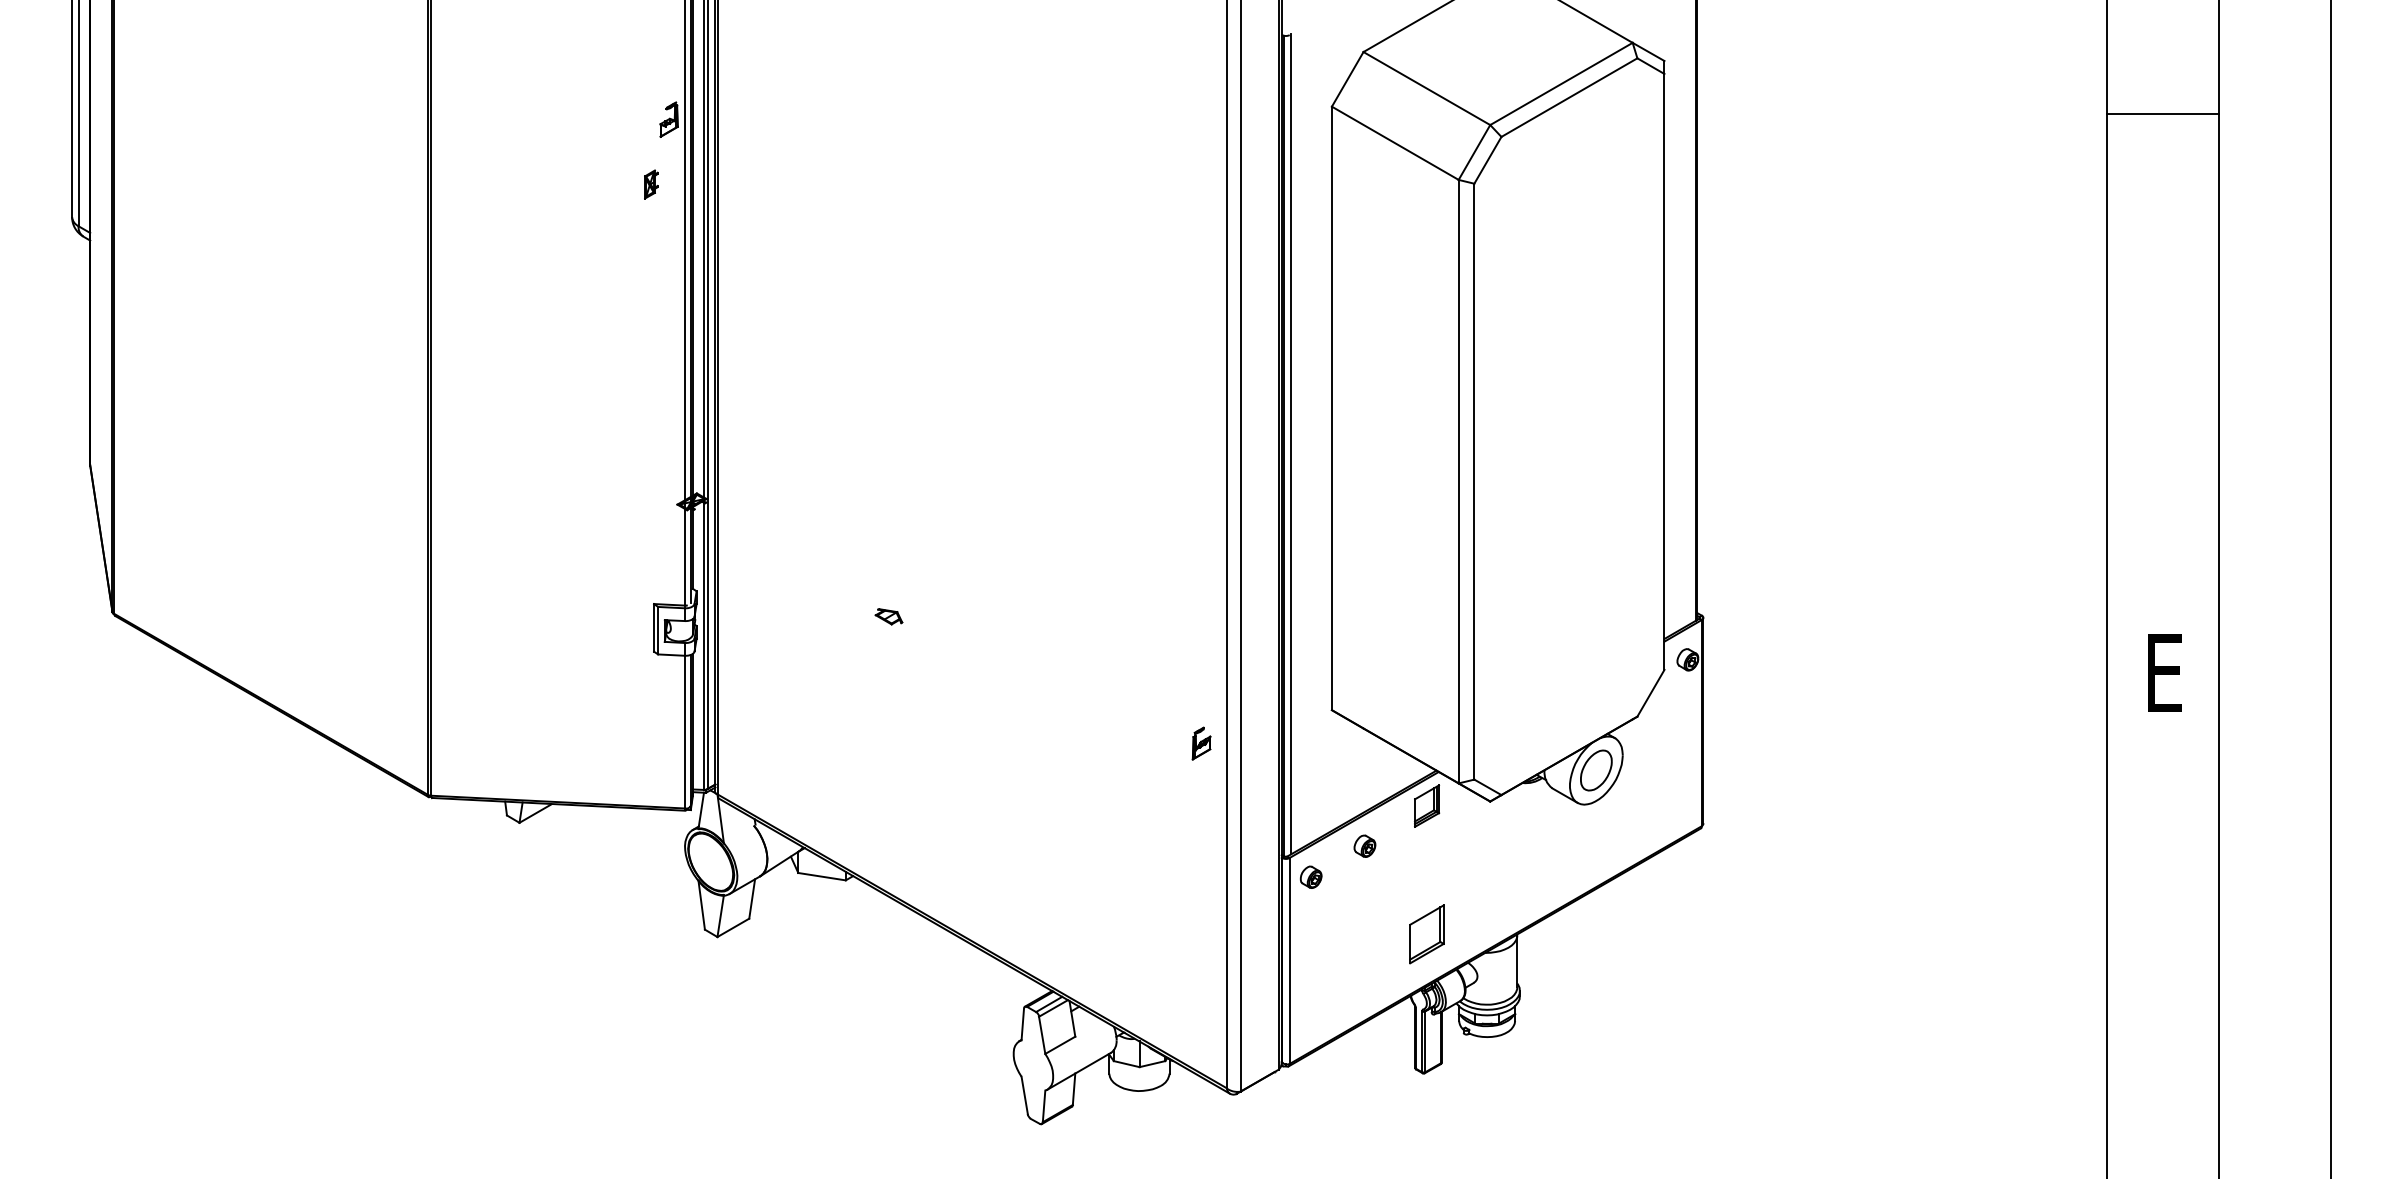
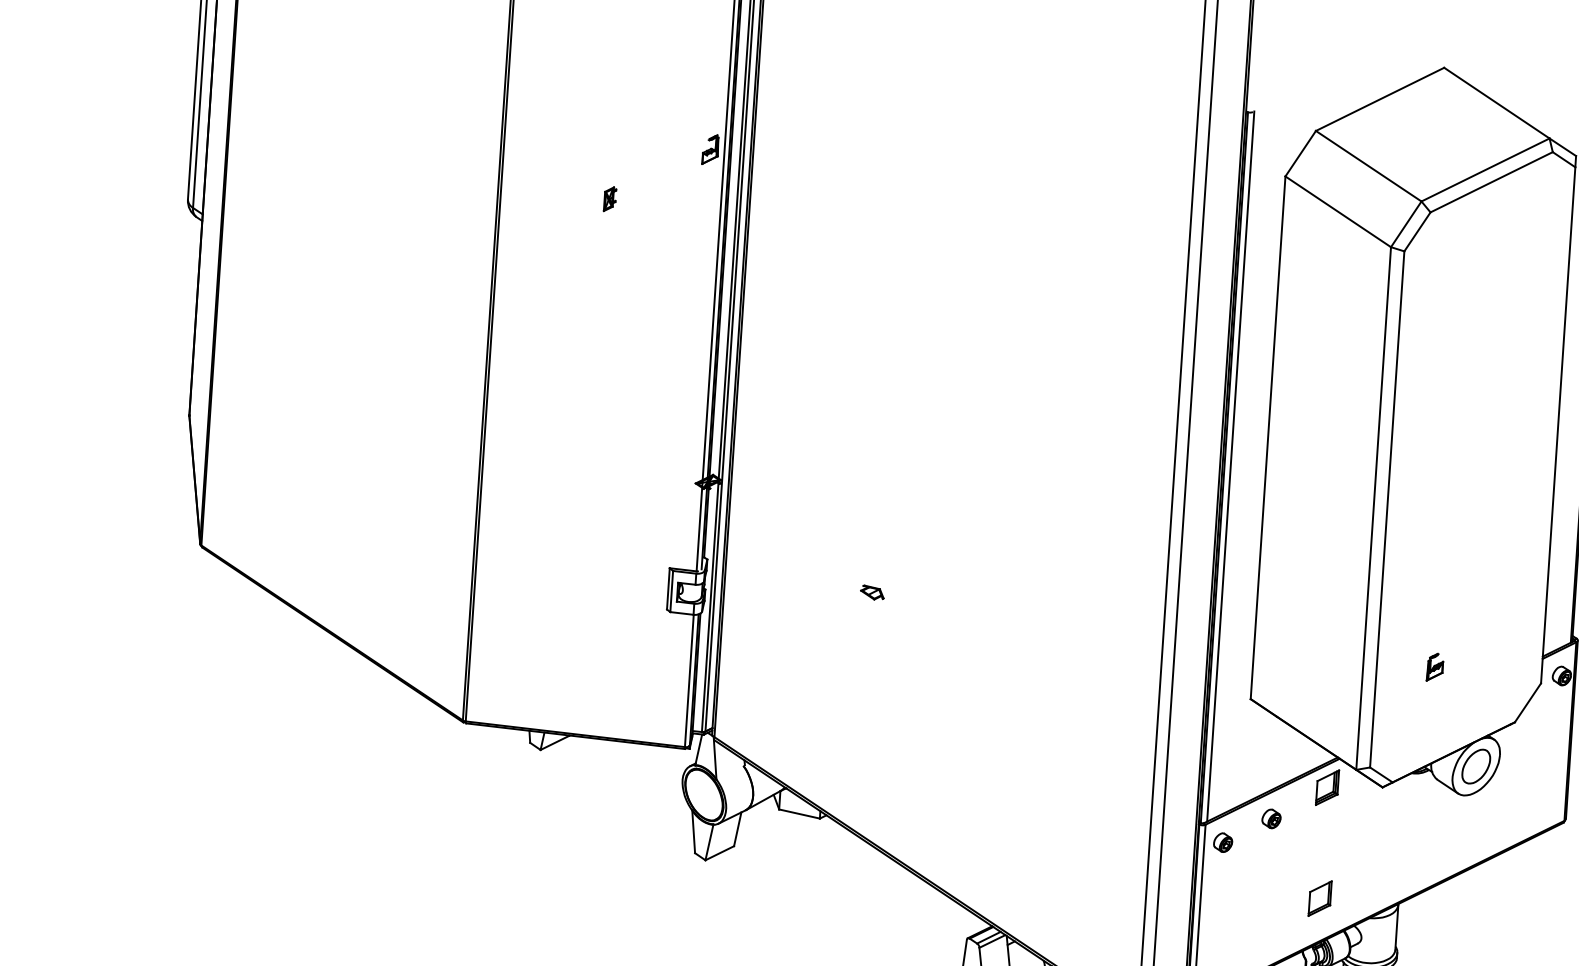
part: (651, 184) -> (610, 199), moved
part: (1201, 743) -> (1435, 667), moved
part: (1426, 933) -> (1319, 897), size x0.71

